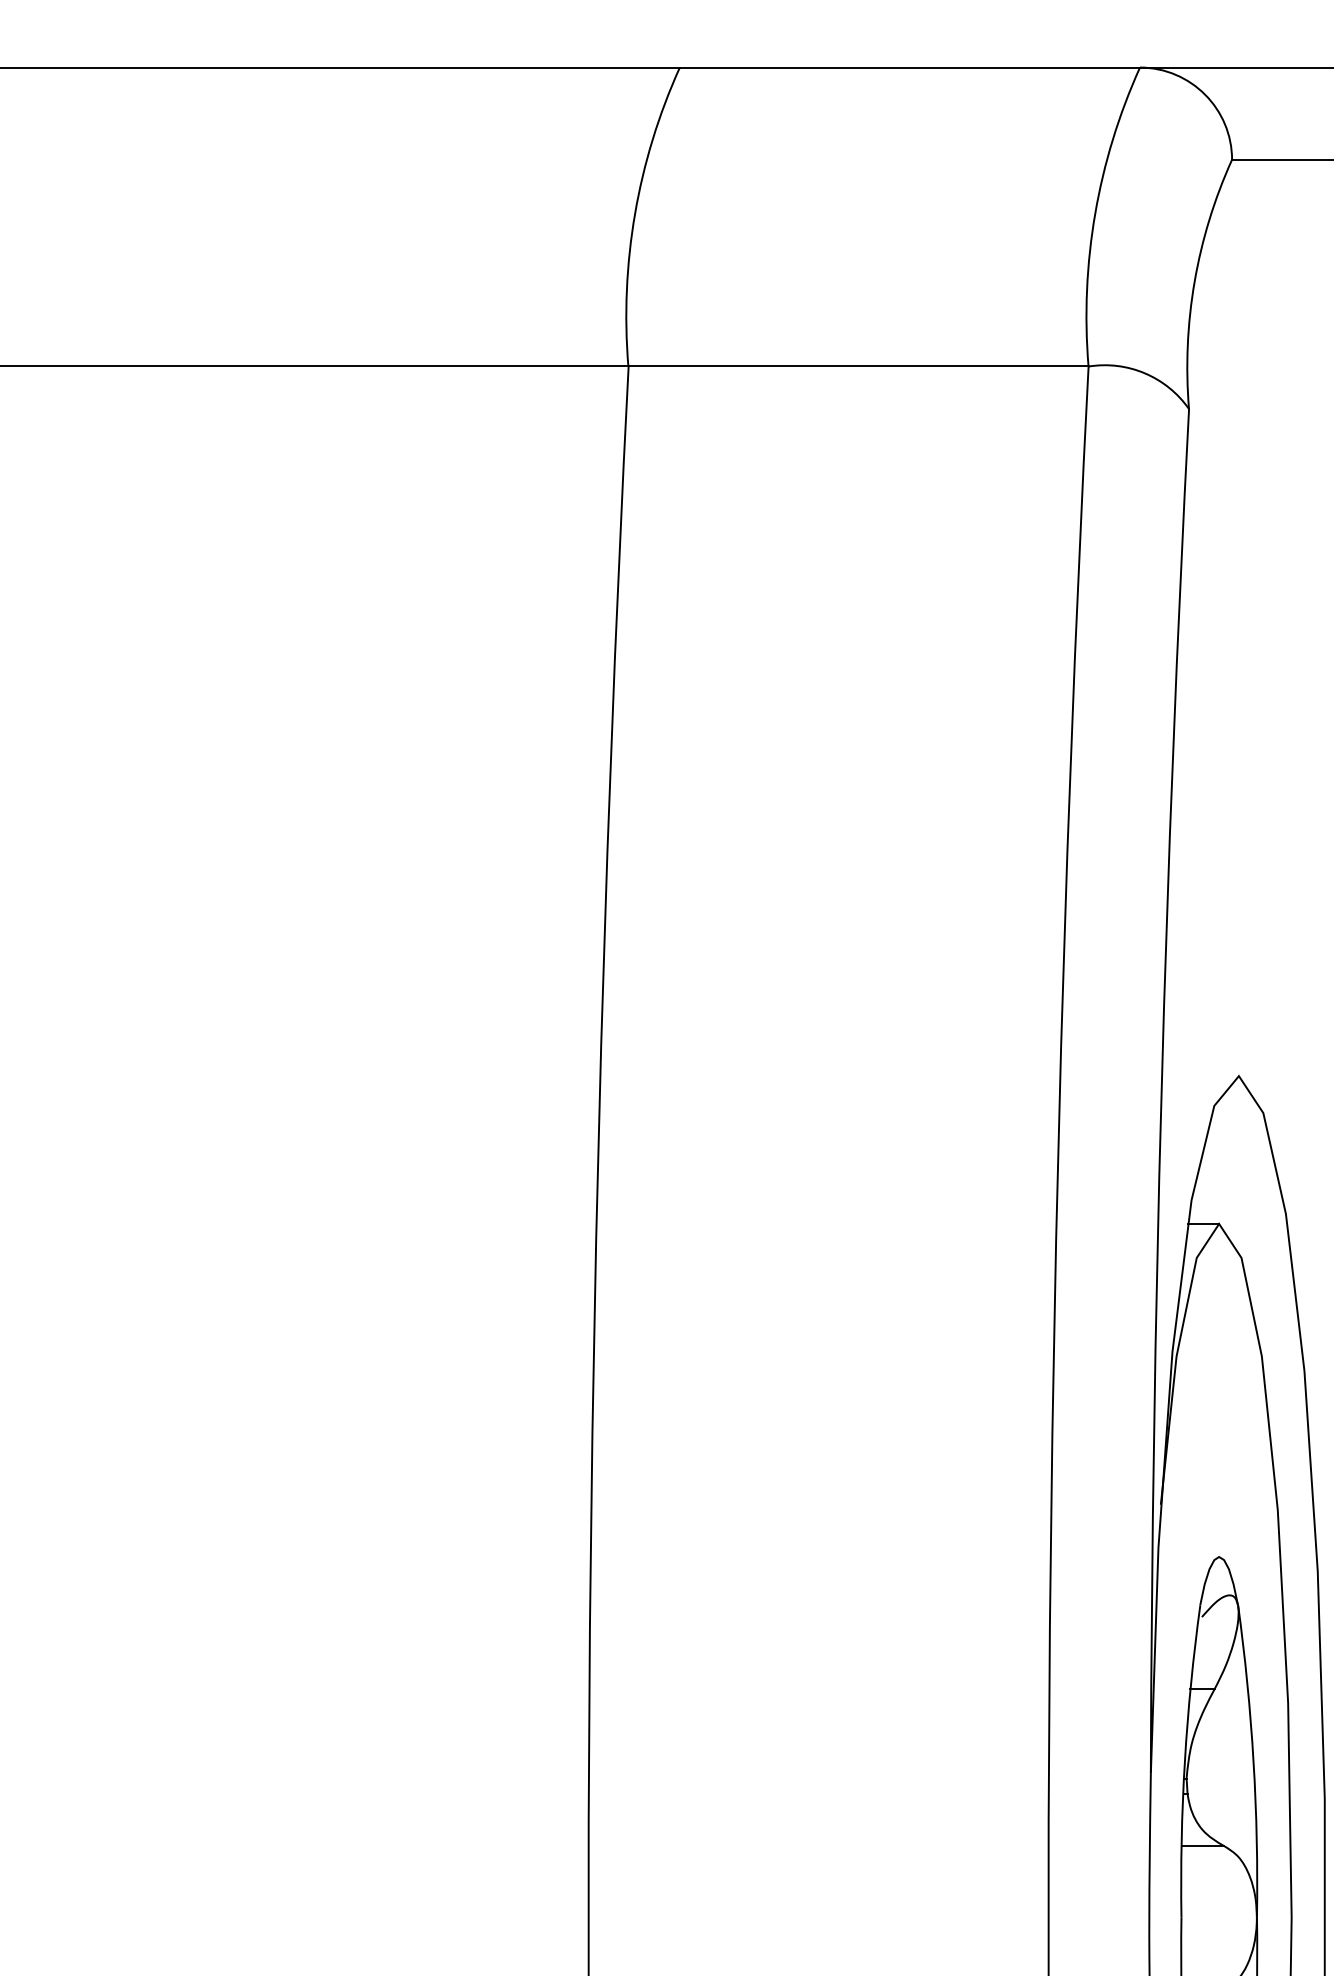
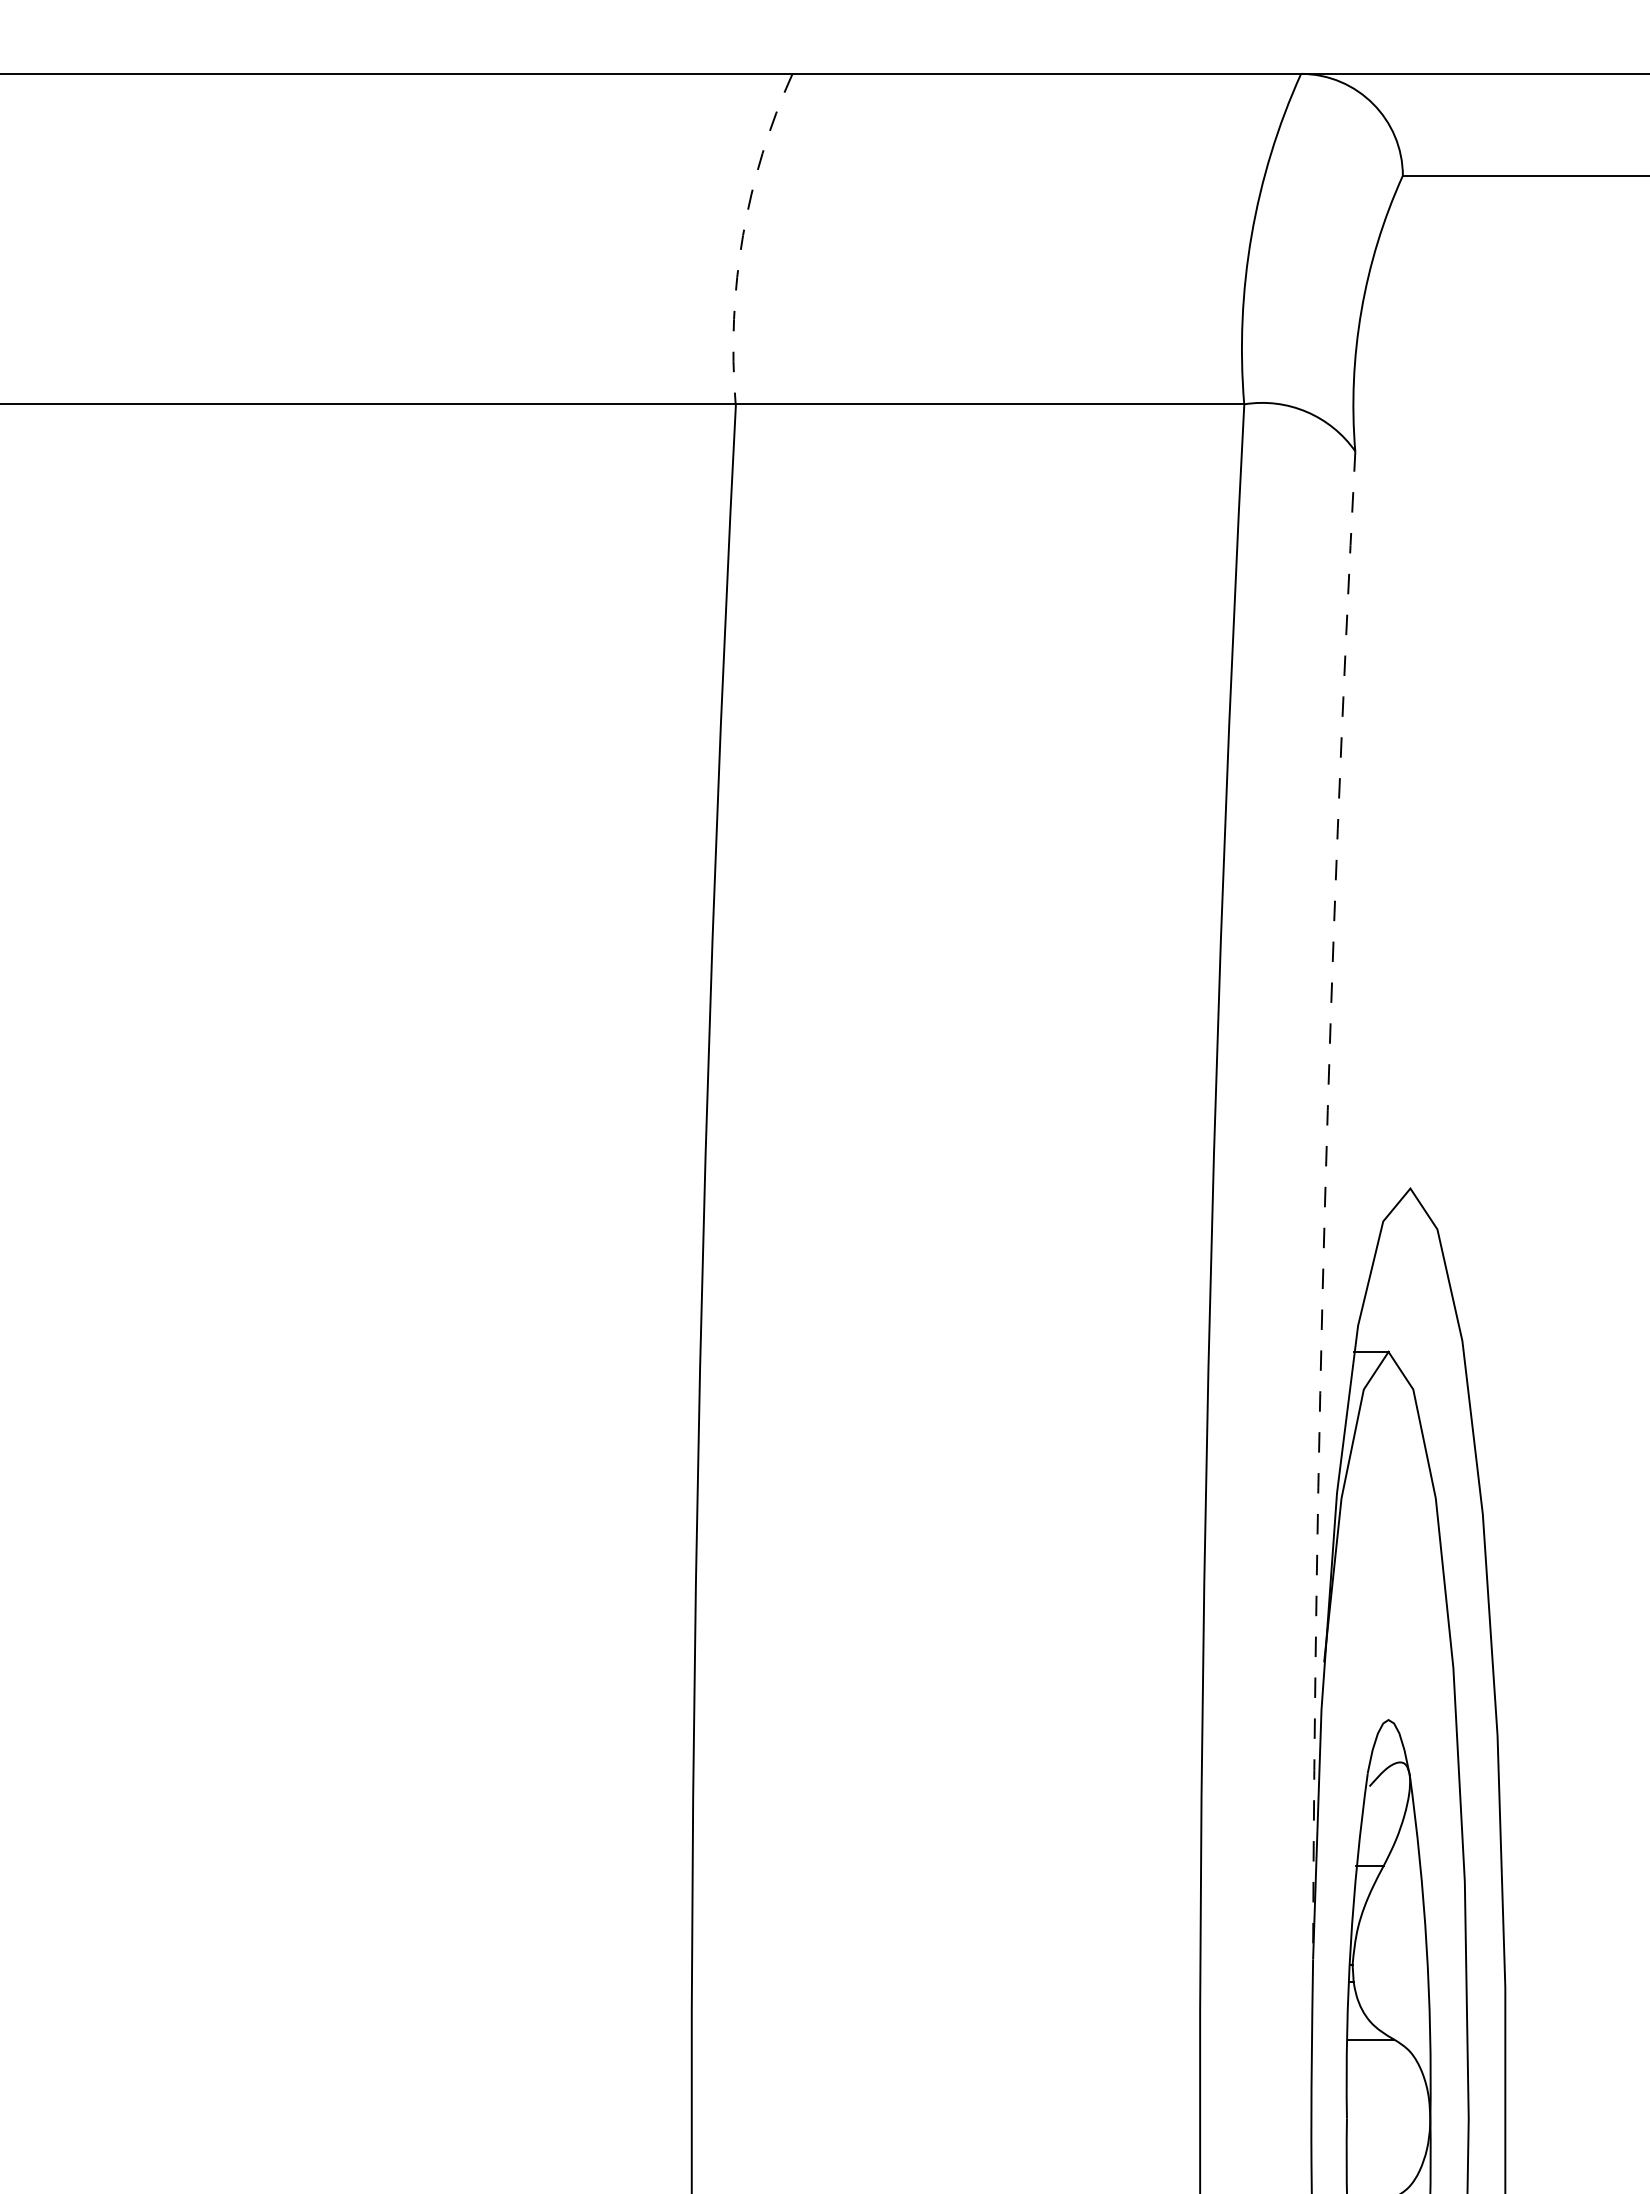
arc: (635, 213) -> (743, 235), solid -> dashed
arc: (1161, 1091) -> (1324, 1205), solid -> dashed

